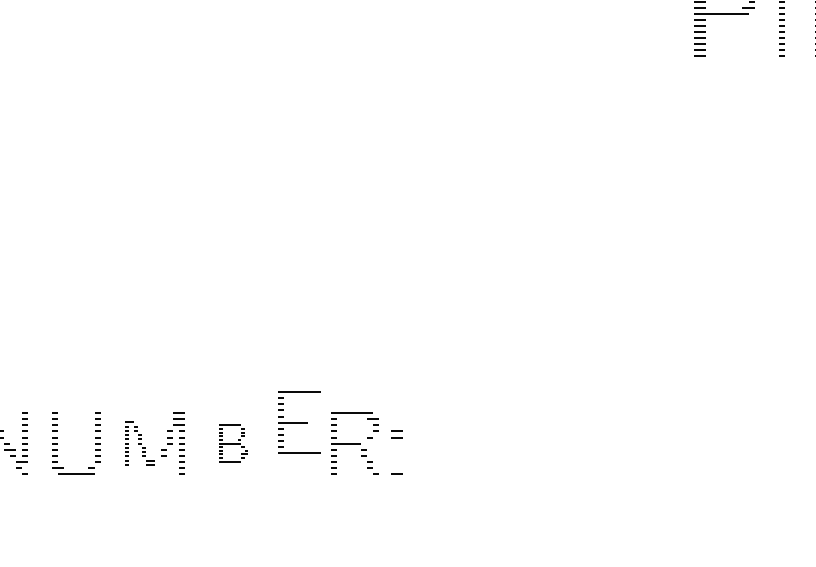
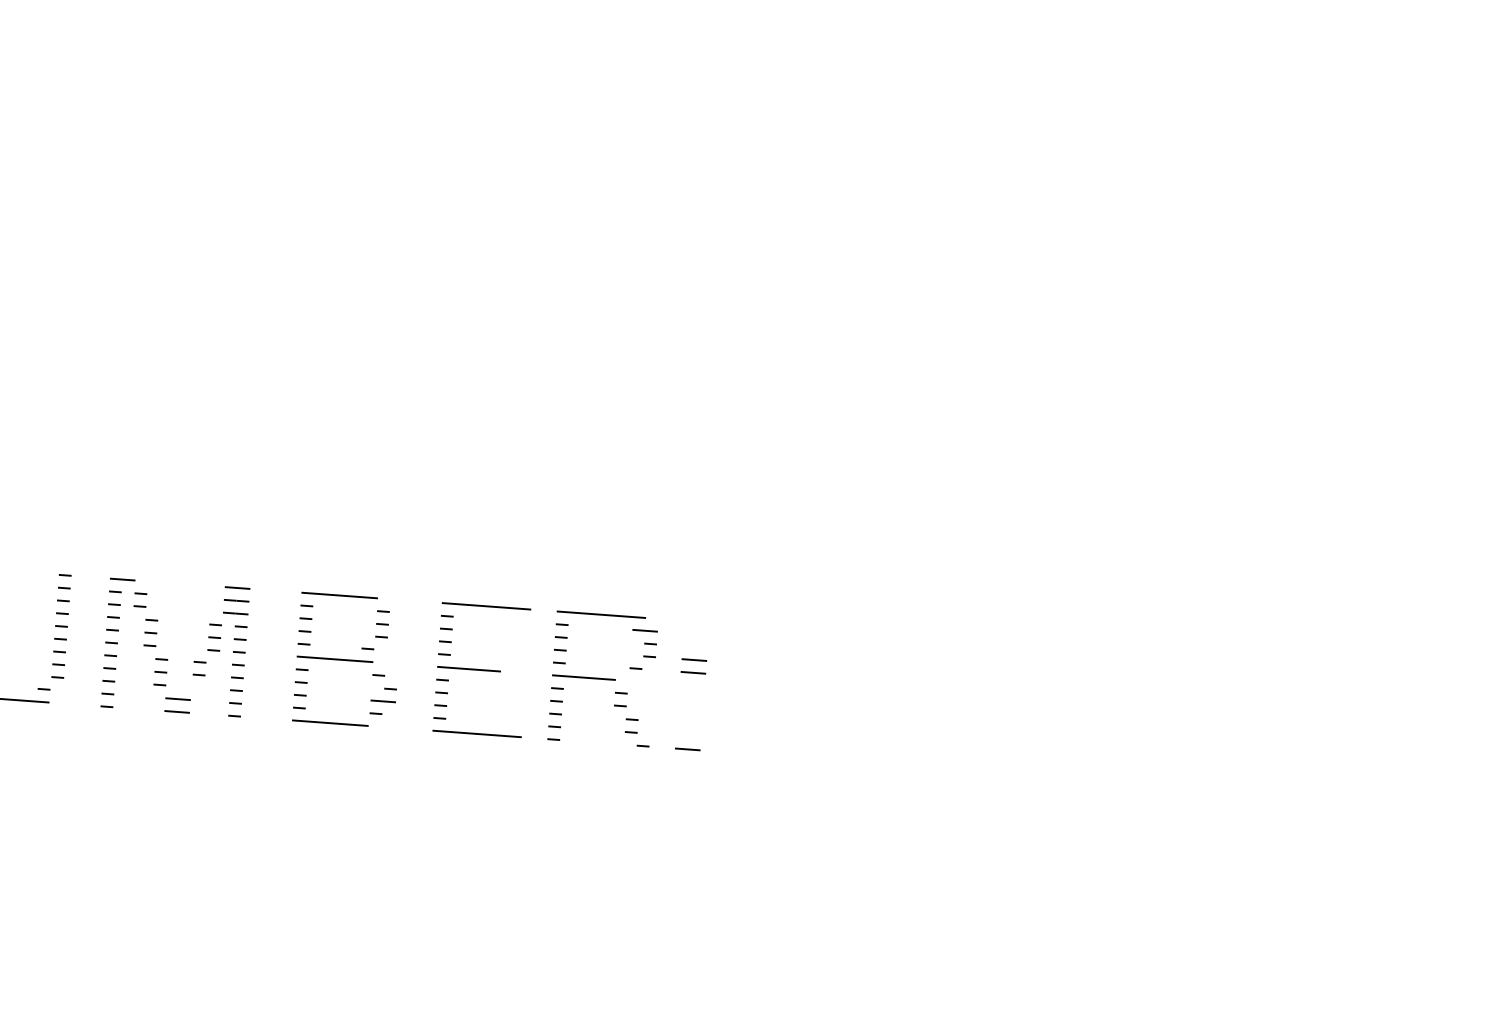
part: (299, 422) -> (482, 669), moved
part: (139, 443) -> (149, 645), size x1.43
part: (233, 443) -> (347, 660), size x1.67

